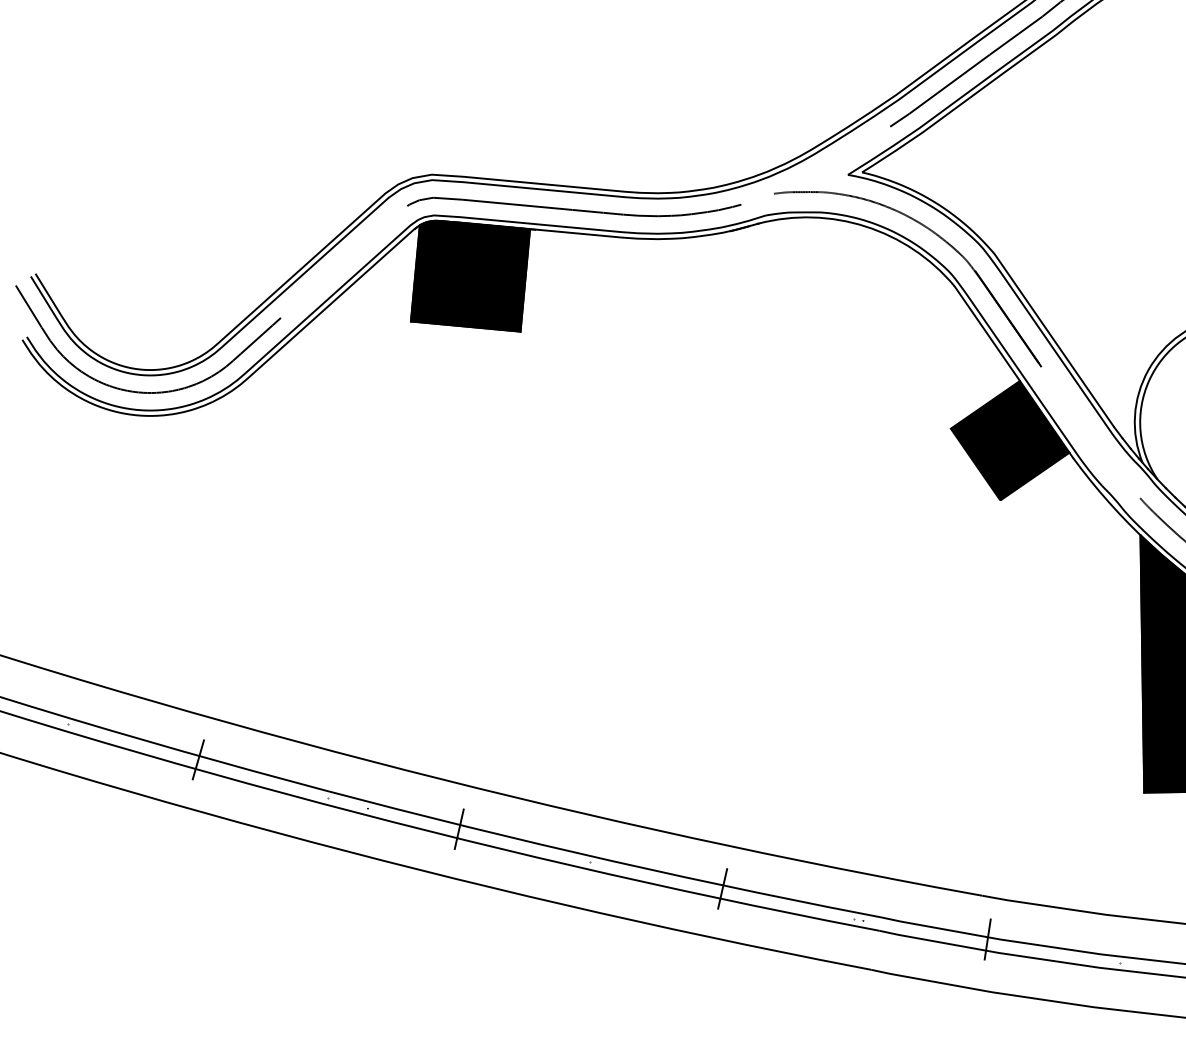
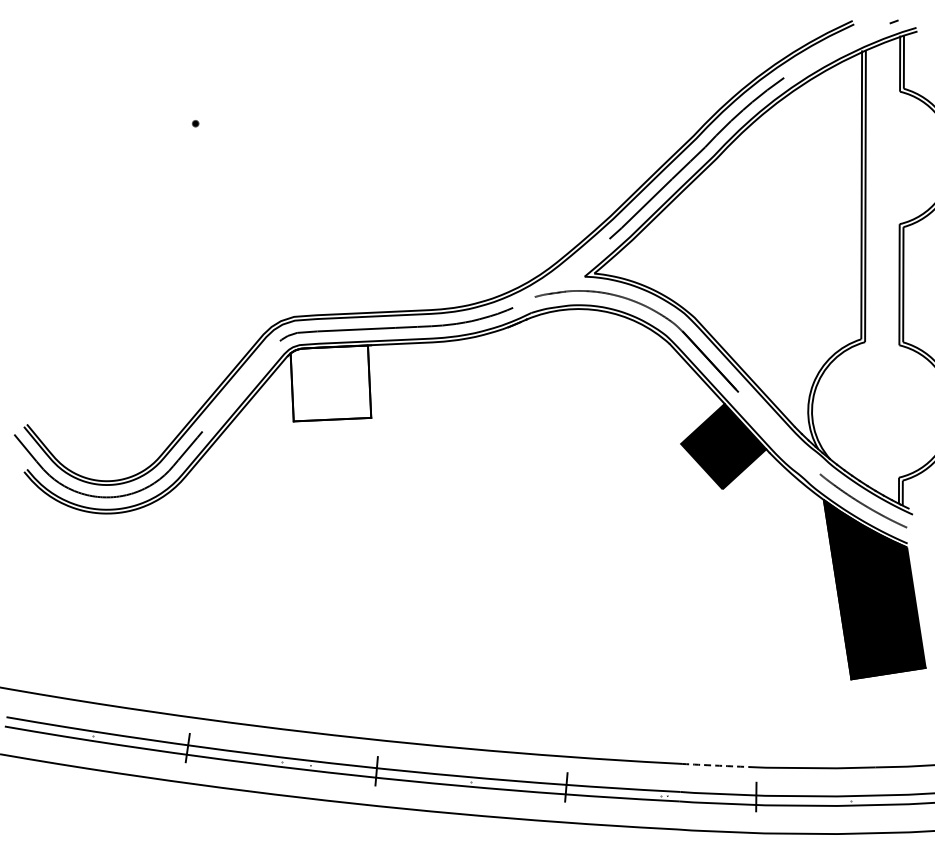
fill: (469, 275) -> (330, 383), removed
arc: (936, 887) -> (715, 765), solid -> dashed

